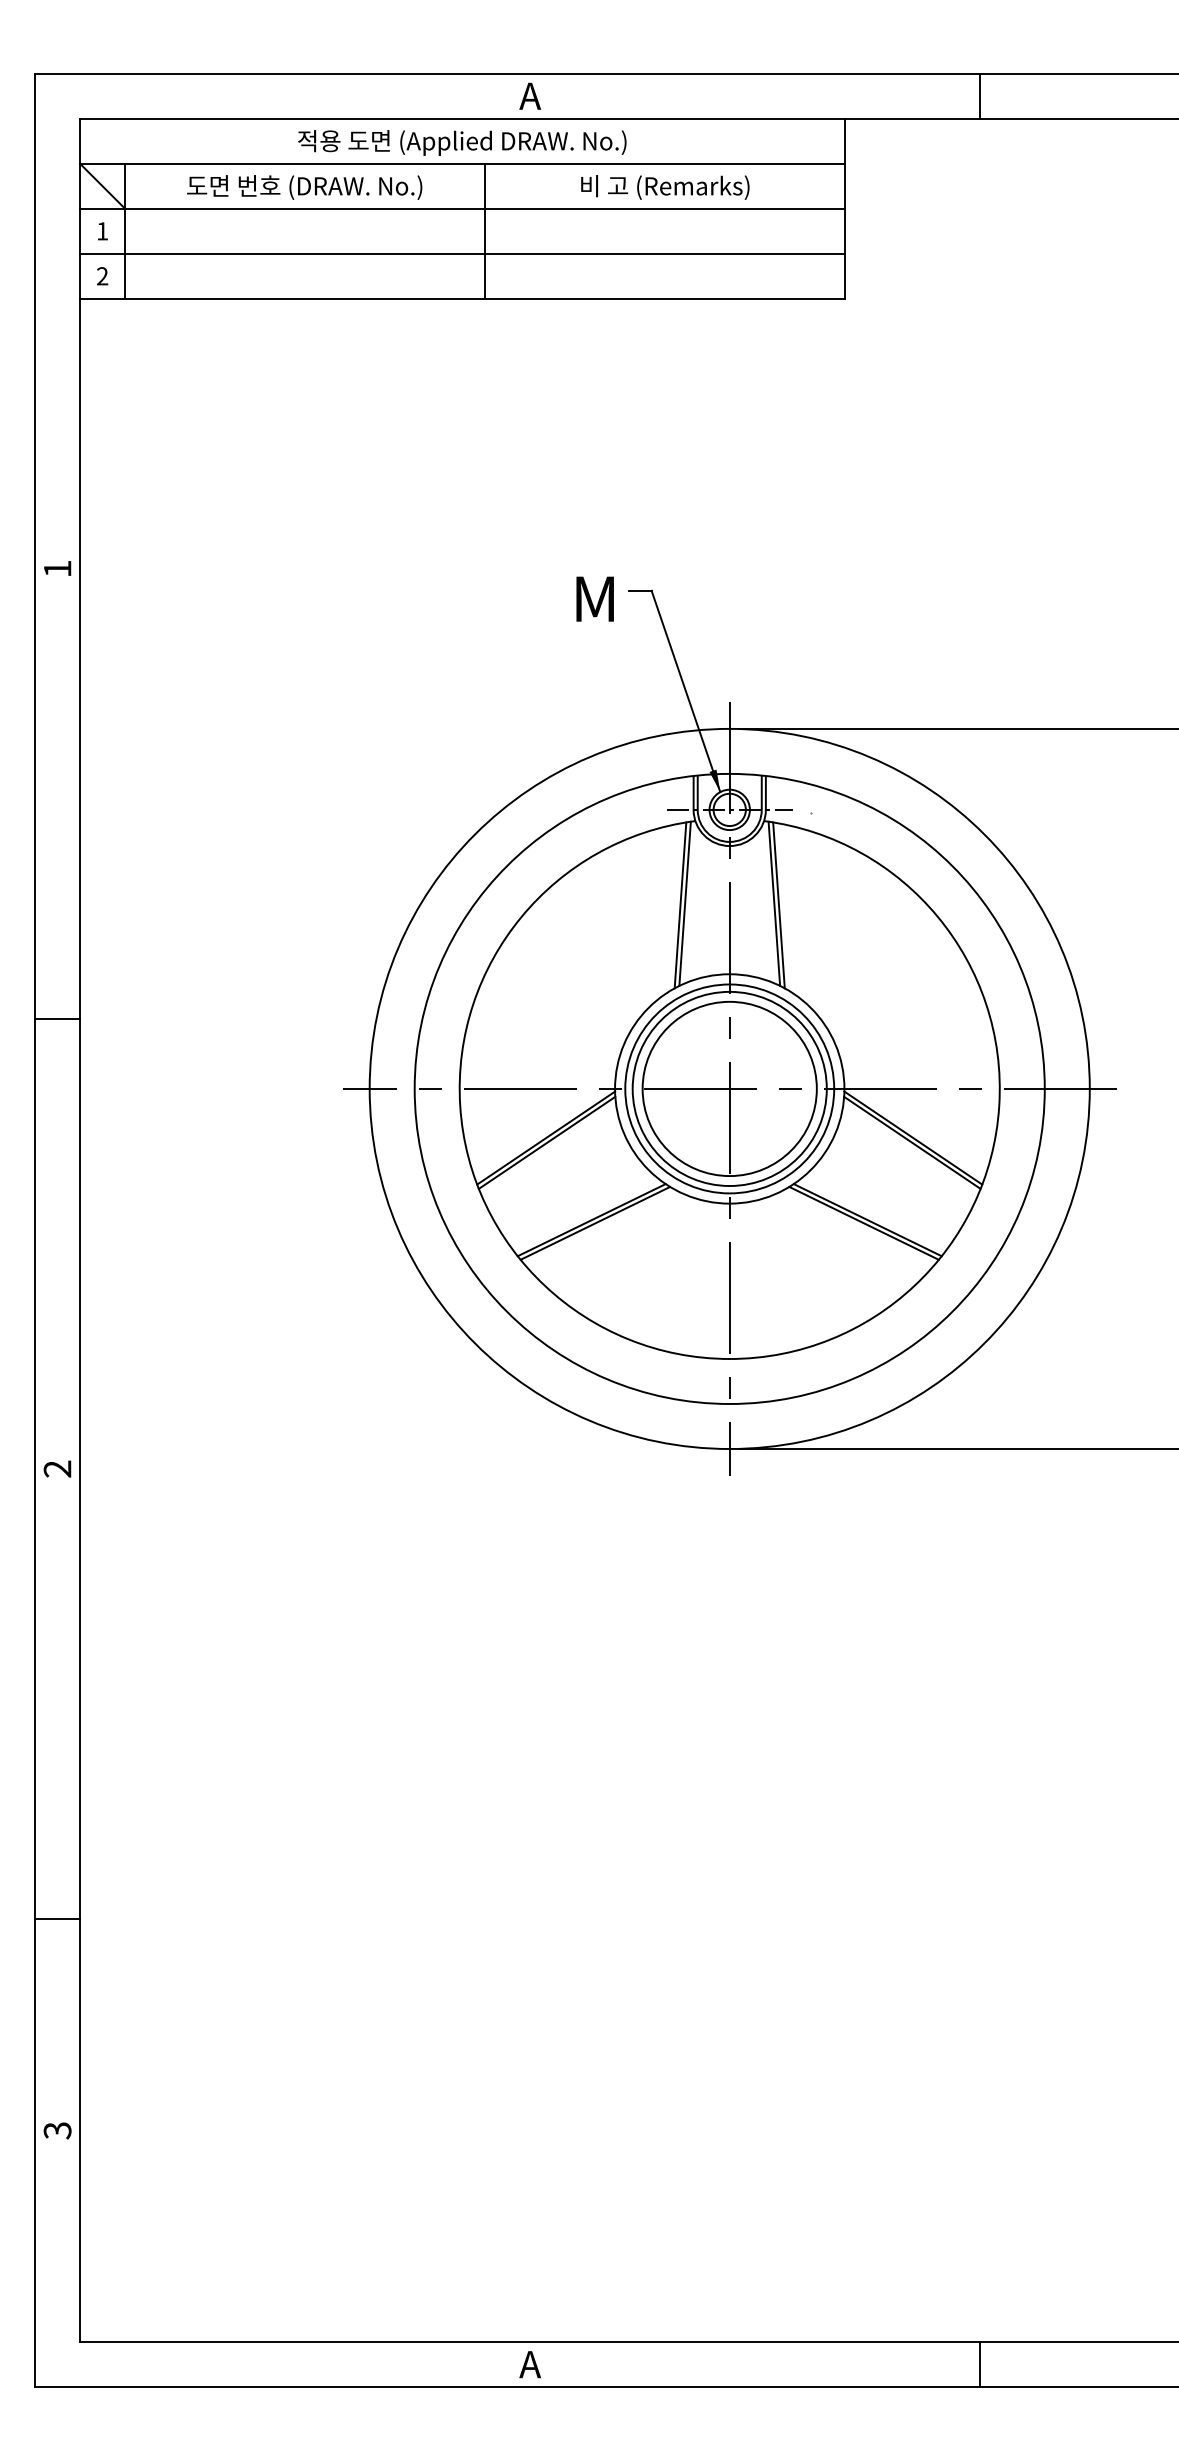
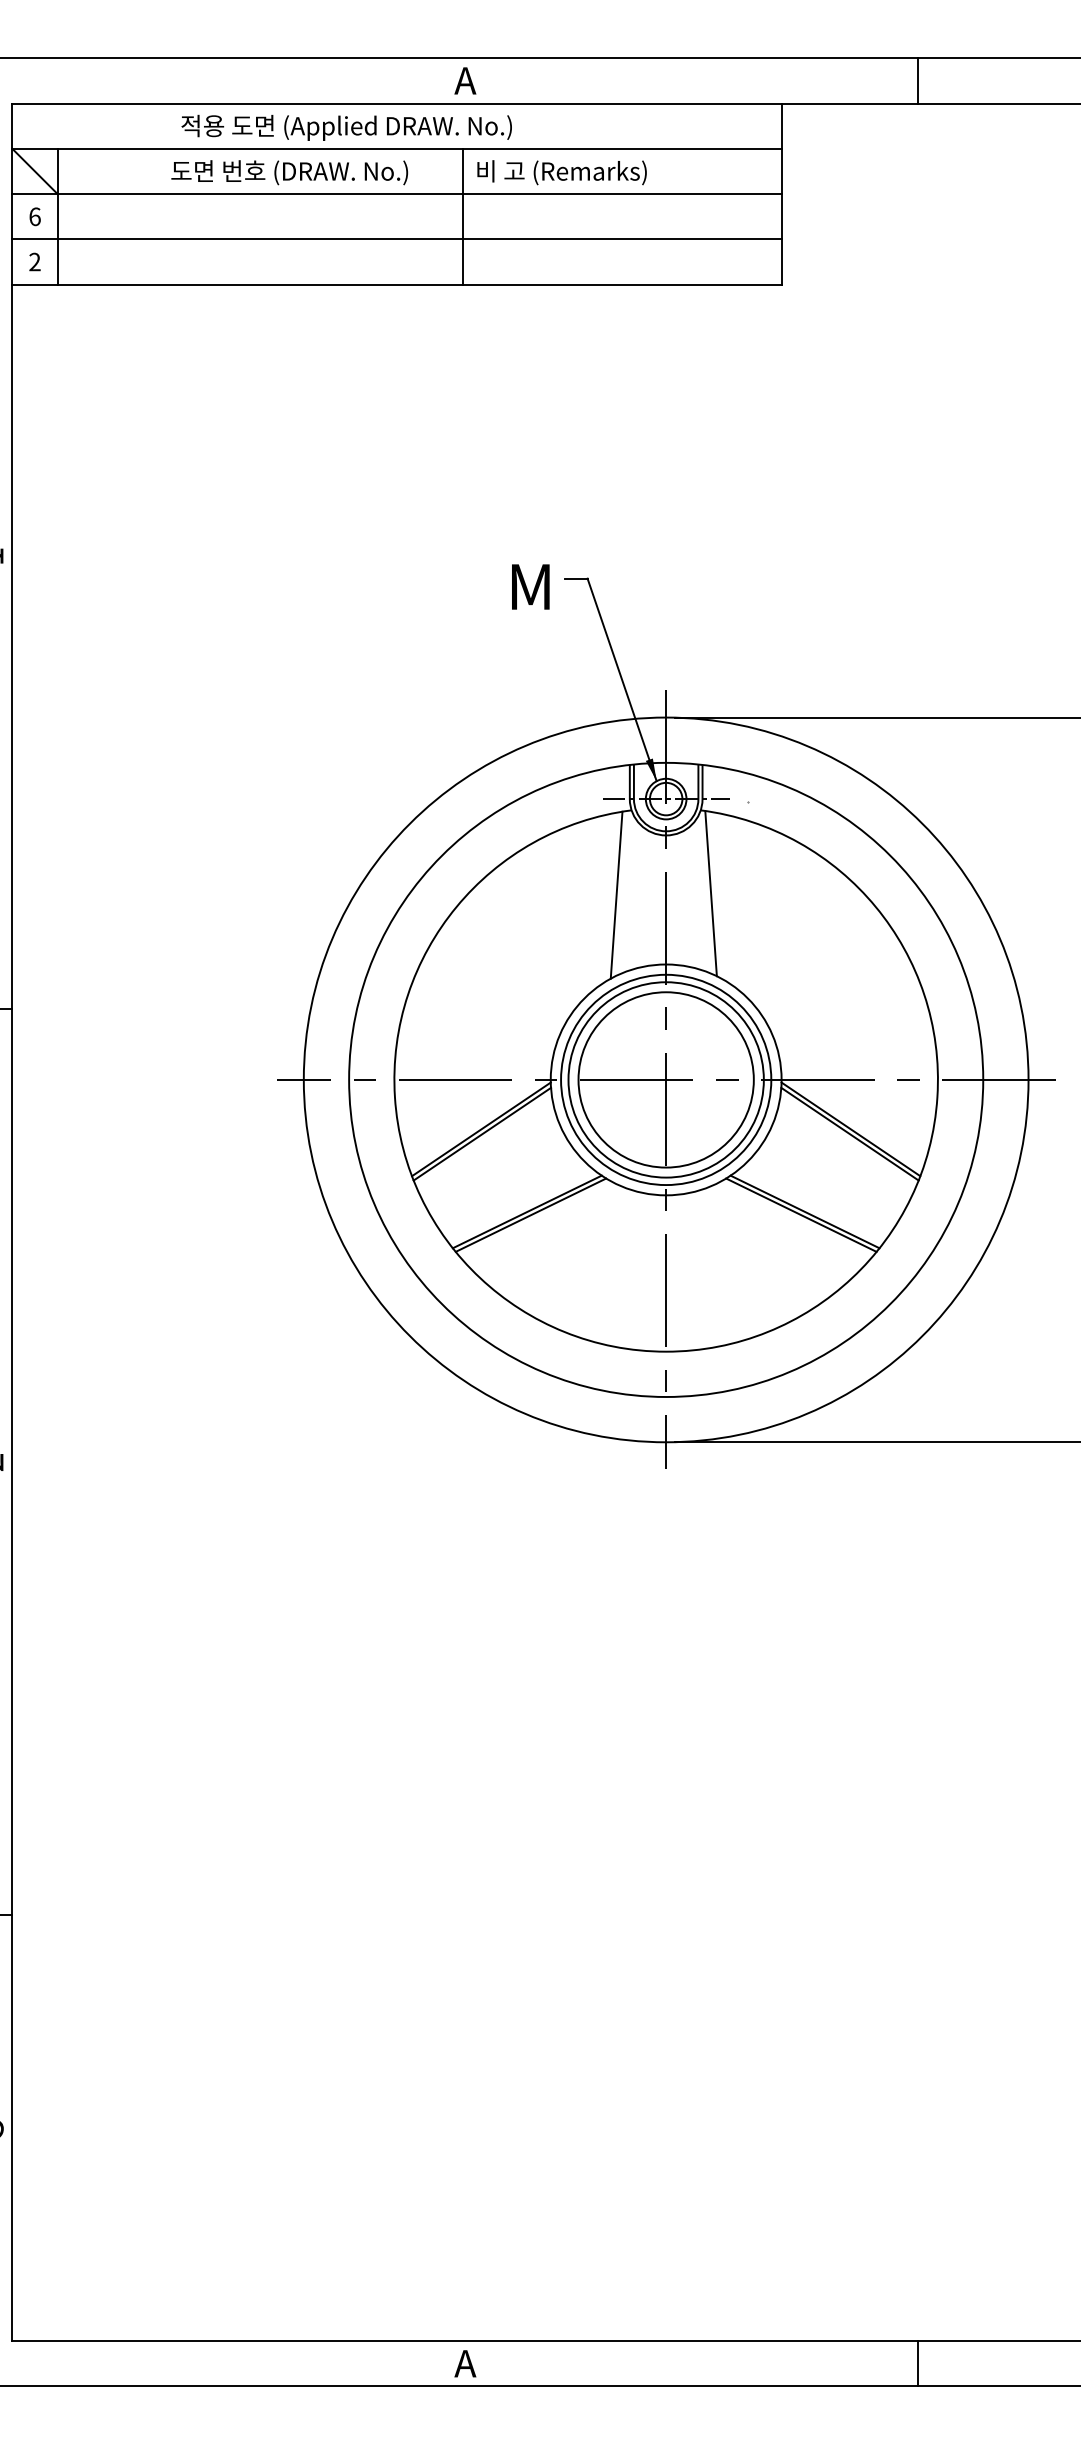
text: (462, 142) -> (346, 127), moved
text: (304, 187) -> (289, 172), moved
text: (665, 187) -> (562, 172), moved
line: (485, 230) -> (463, 215), moved
text: (102, 231) -> (34, 216), 1 -> 6
line: (684, 903) -> (620, 893), removed
line: (778, 905) -> (715, 895), removed

